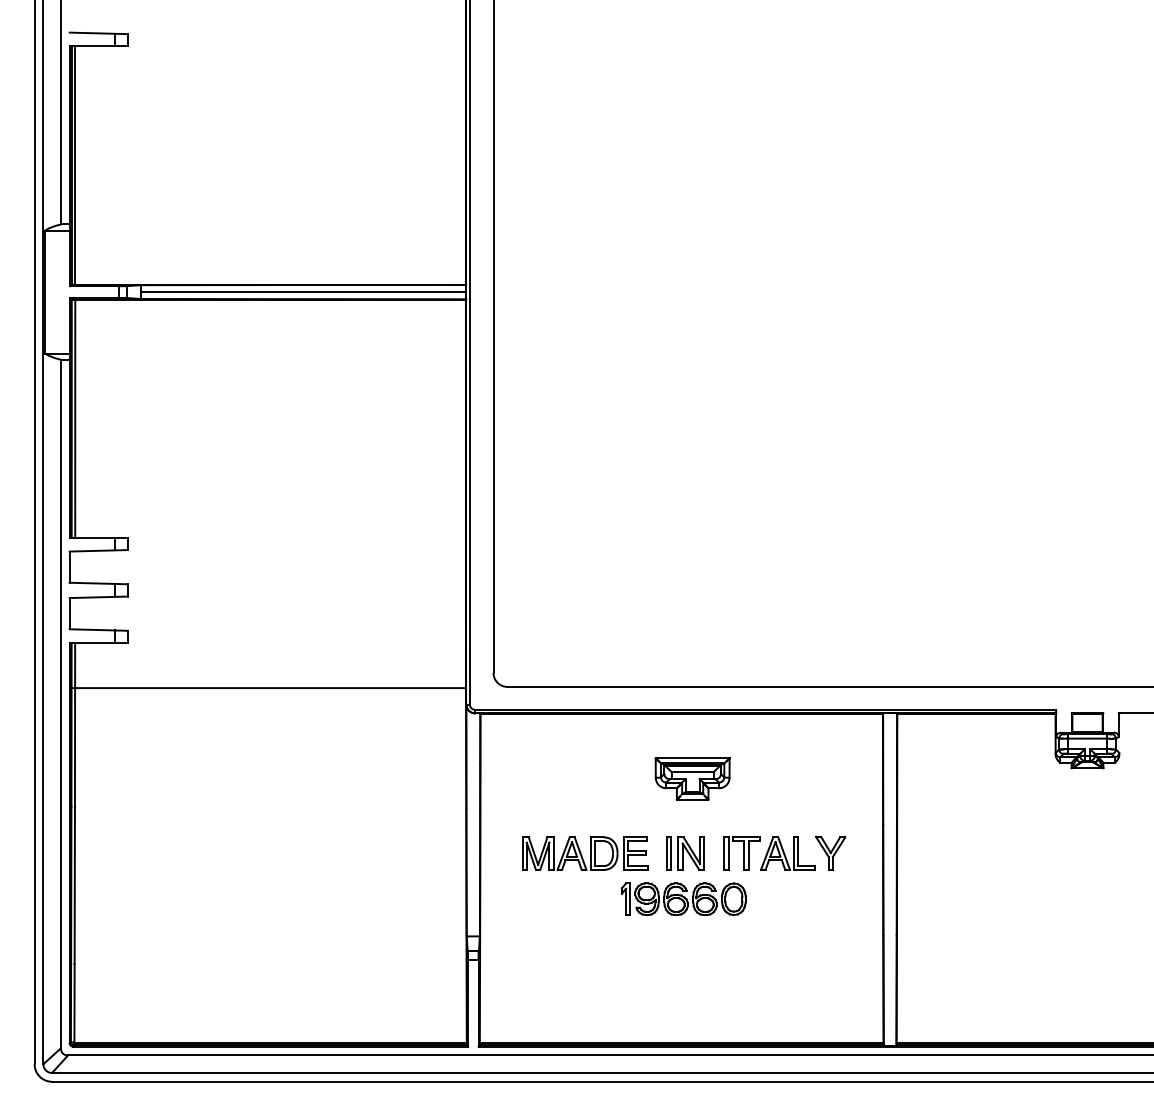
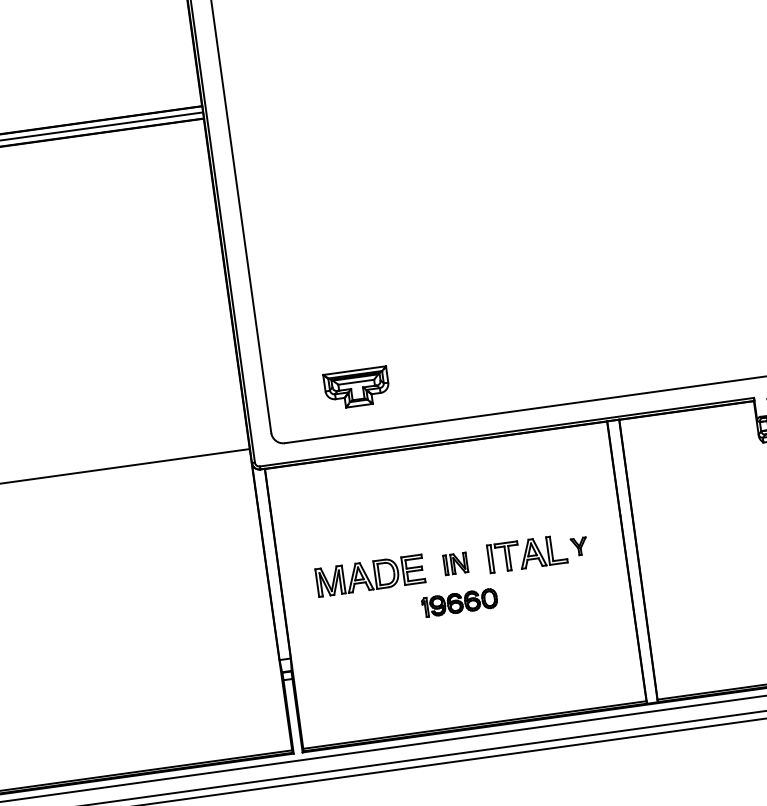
part: (692, 778) -> (356, 387), moved
part: (685, 853) -> (455, 563), size x0.7
part: (830, 853) -> (579, 546), size x0.6
part: (683, 898) -> (459, 602), size x0.7

